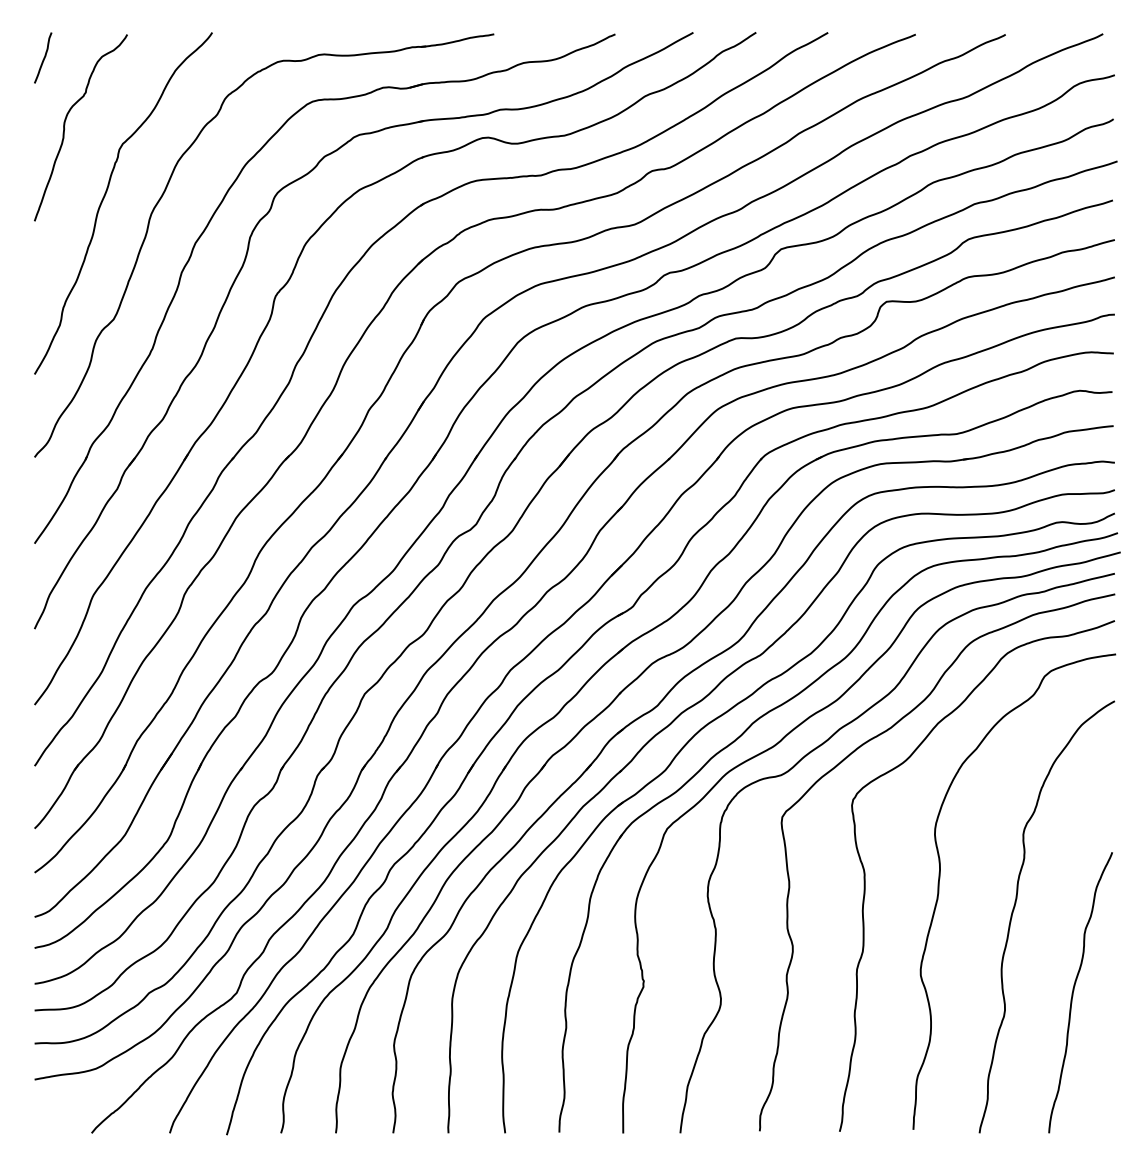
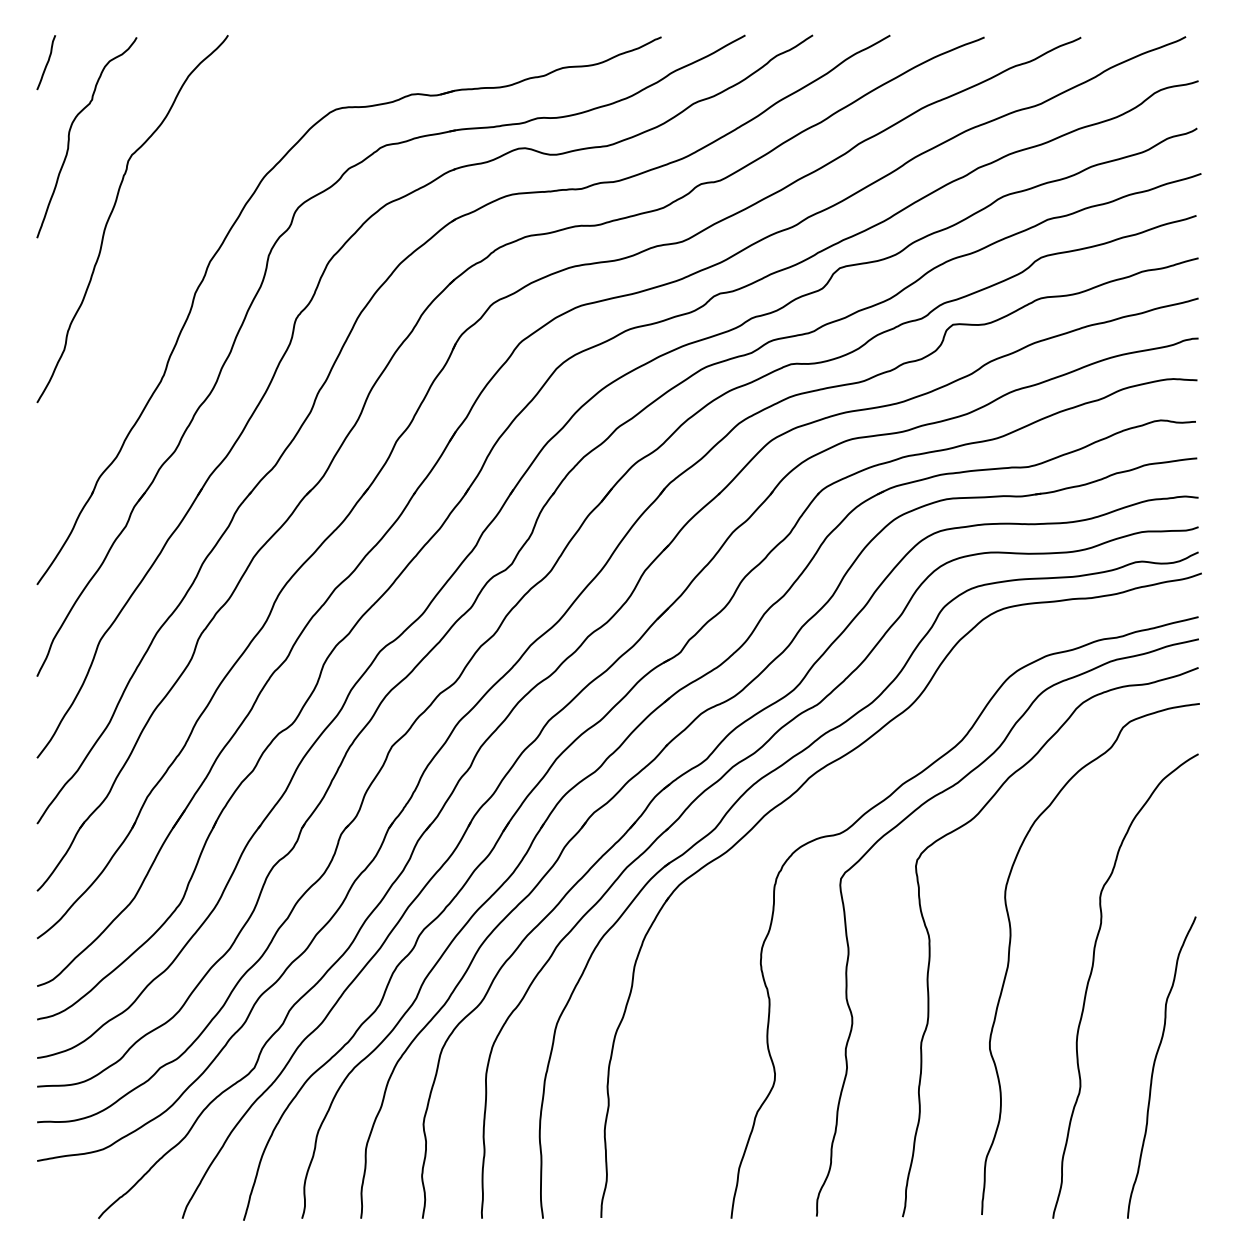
part: (165, 192) -> (177, 207), removed
curve: (781, 741) -> (840, 797), removed

